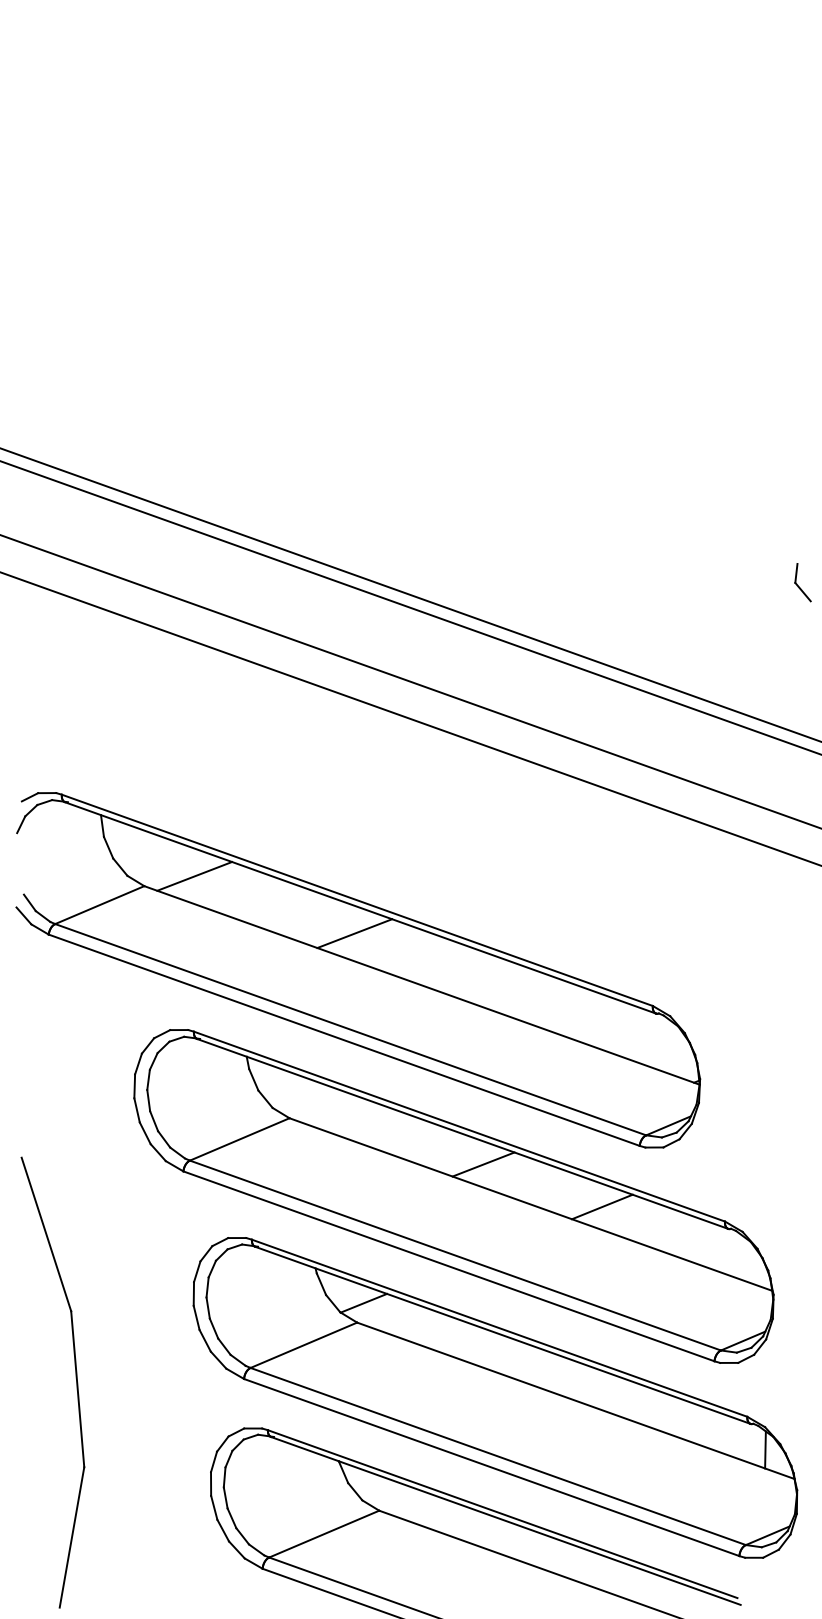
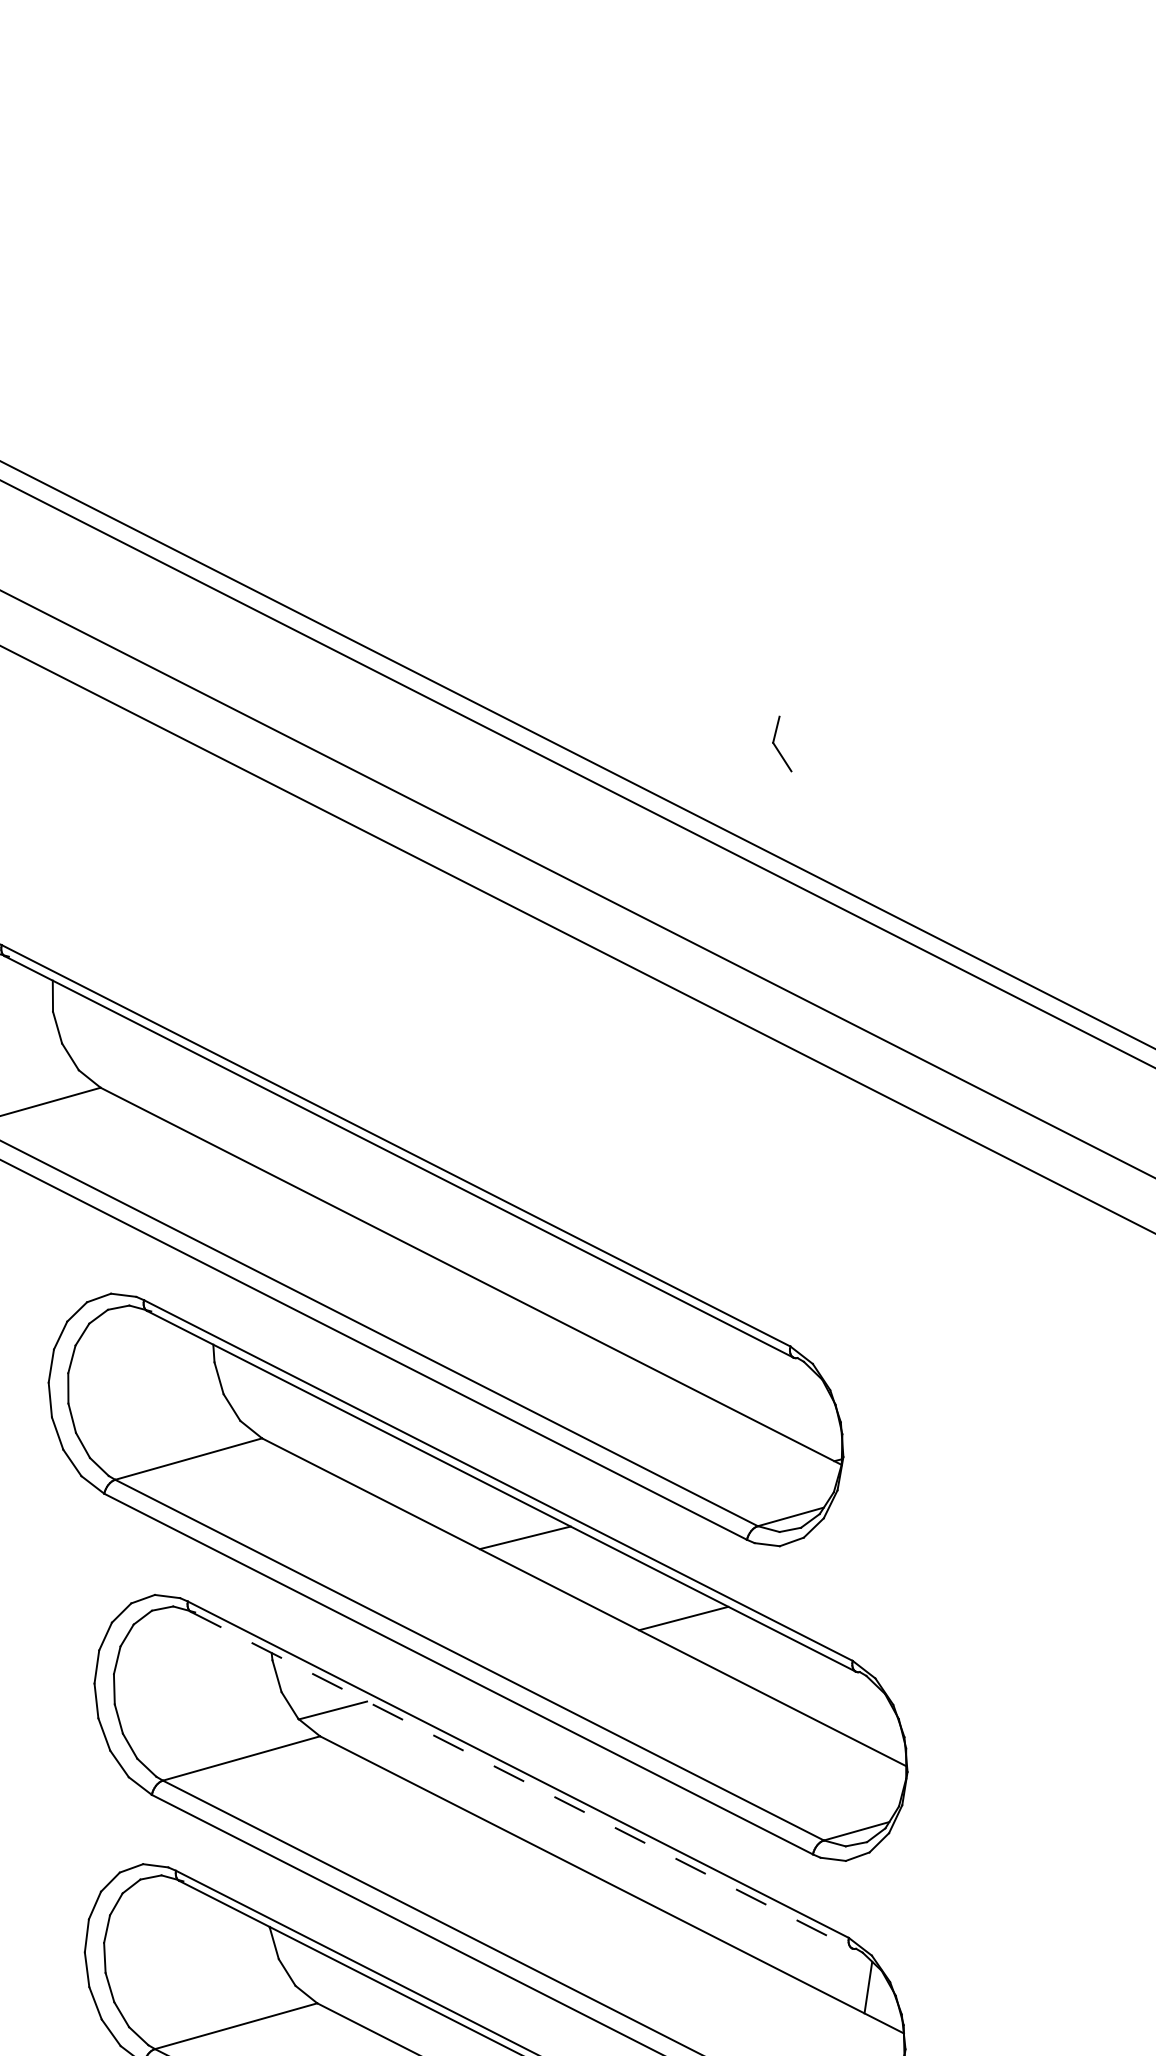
part: (802, 582) -> (783, 743), moved
line: (194, 876) -> (172, 1083), removed
line: (354, 933) -> (386, 1191), removed
line: (503, 1335) -> (522, 1780), solid -> dashed

